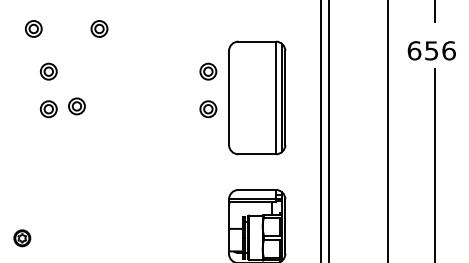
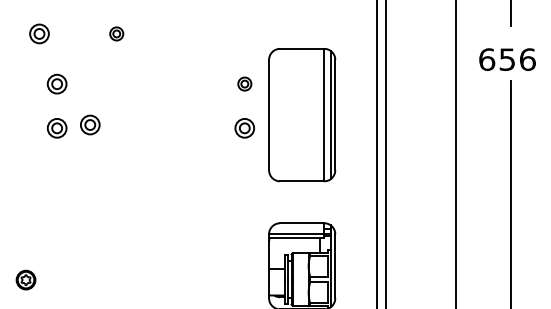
part: (99, 28) -> (116, 33), size x0.7
part: (208, 71) -> (244, 83), size x0.7

